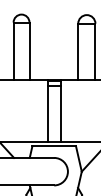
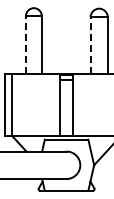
line: (13, 51) -> (25, 45), solid -> dashed
line: (78, 51) -> (90, 45), solid -> dashed

